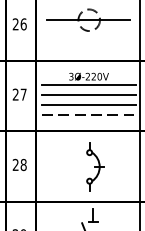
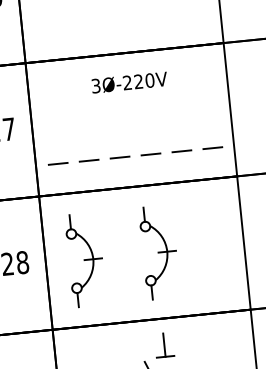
line: (88, 85) -> (130, 99), removed
line: (88, 95) -> (132, 118), removed
line: (88, 105) -> (134, 137), removed
part: (56, 166) -> (85, 259), added

